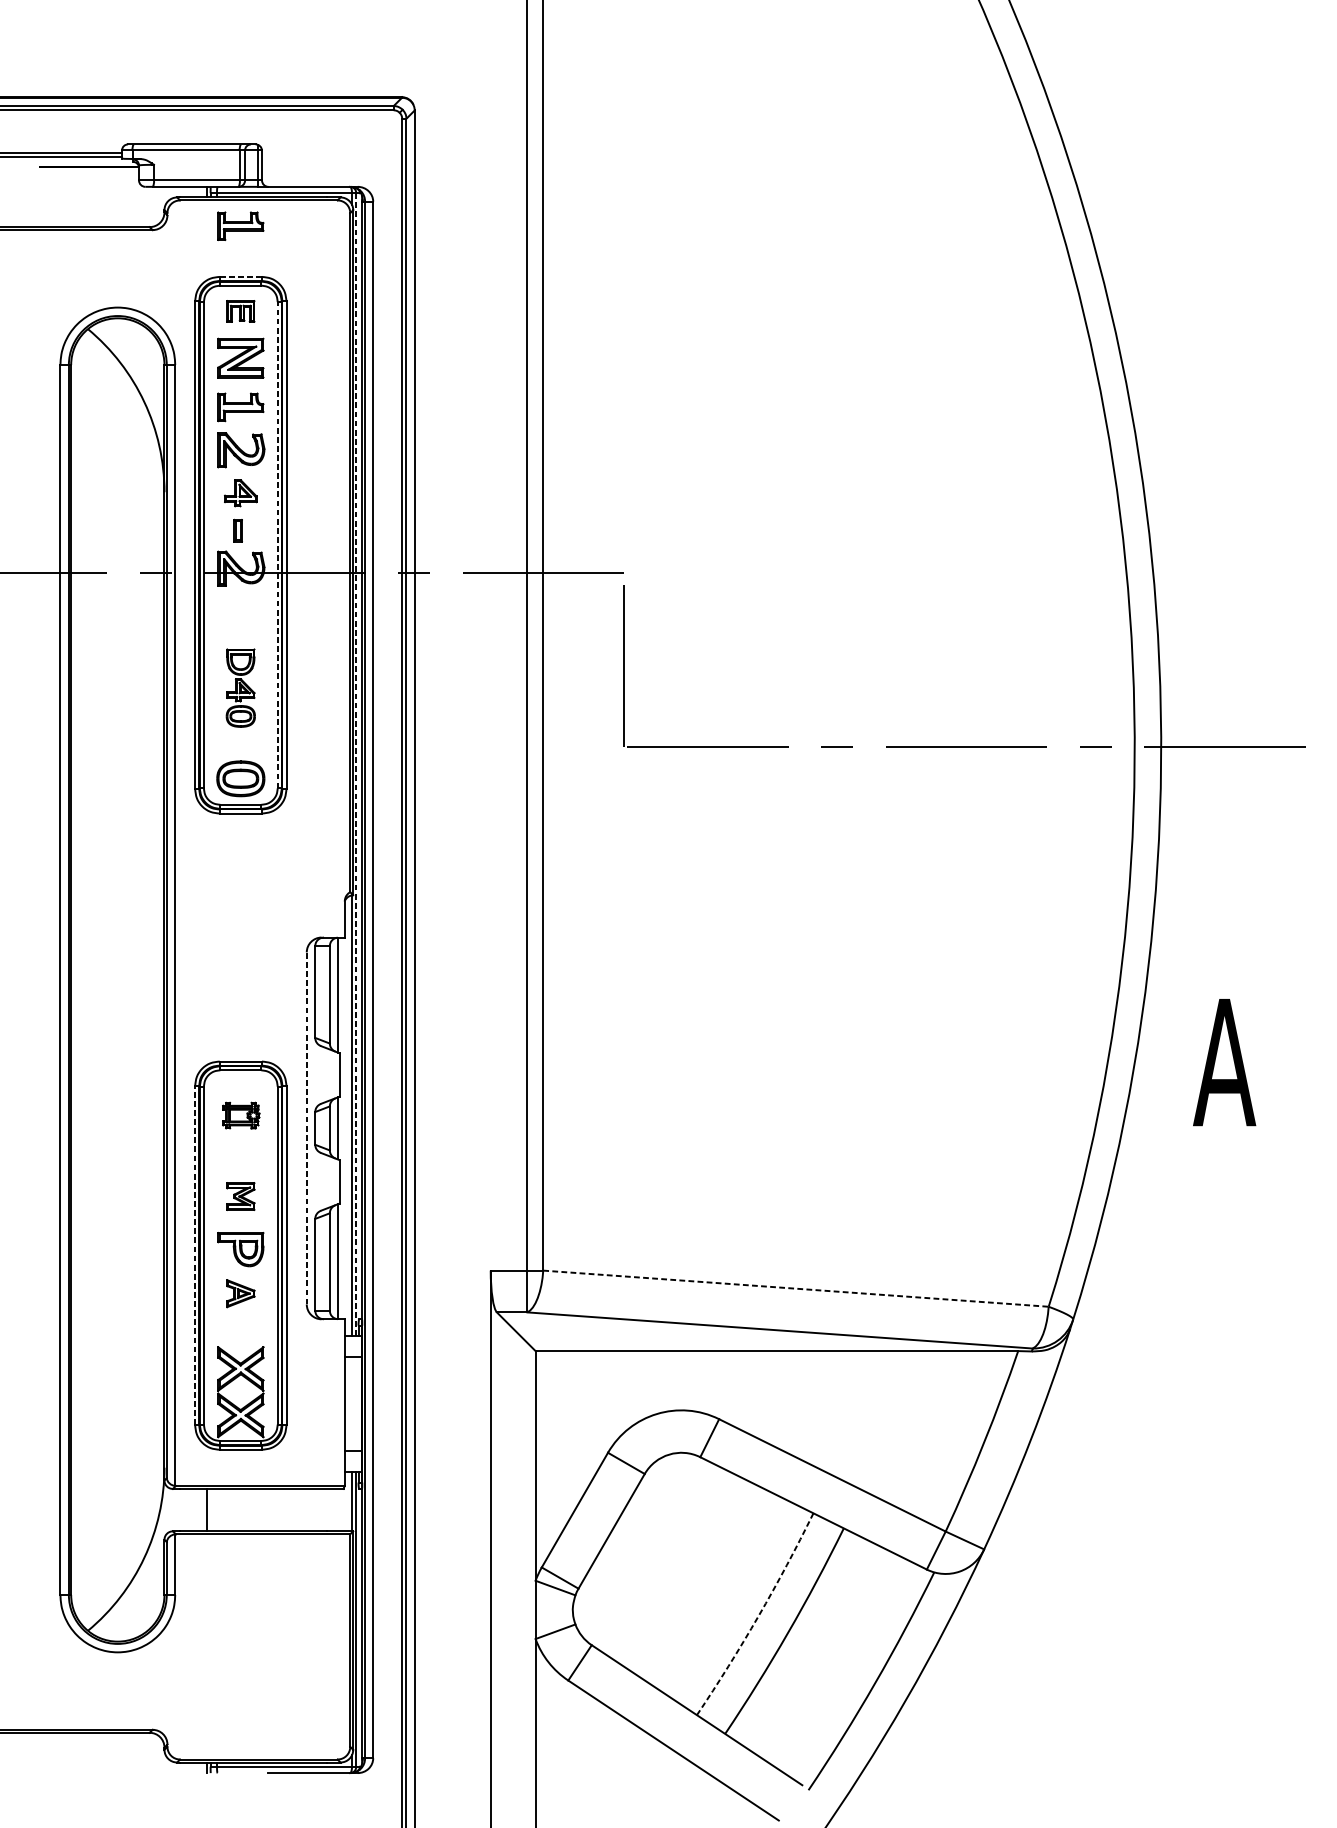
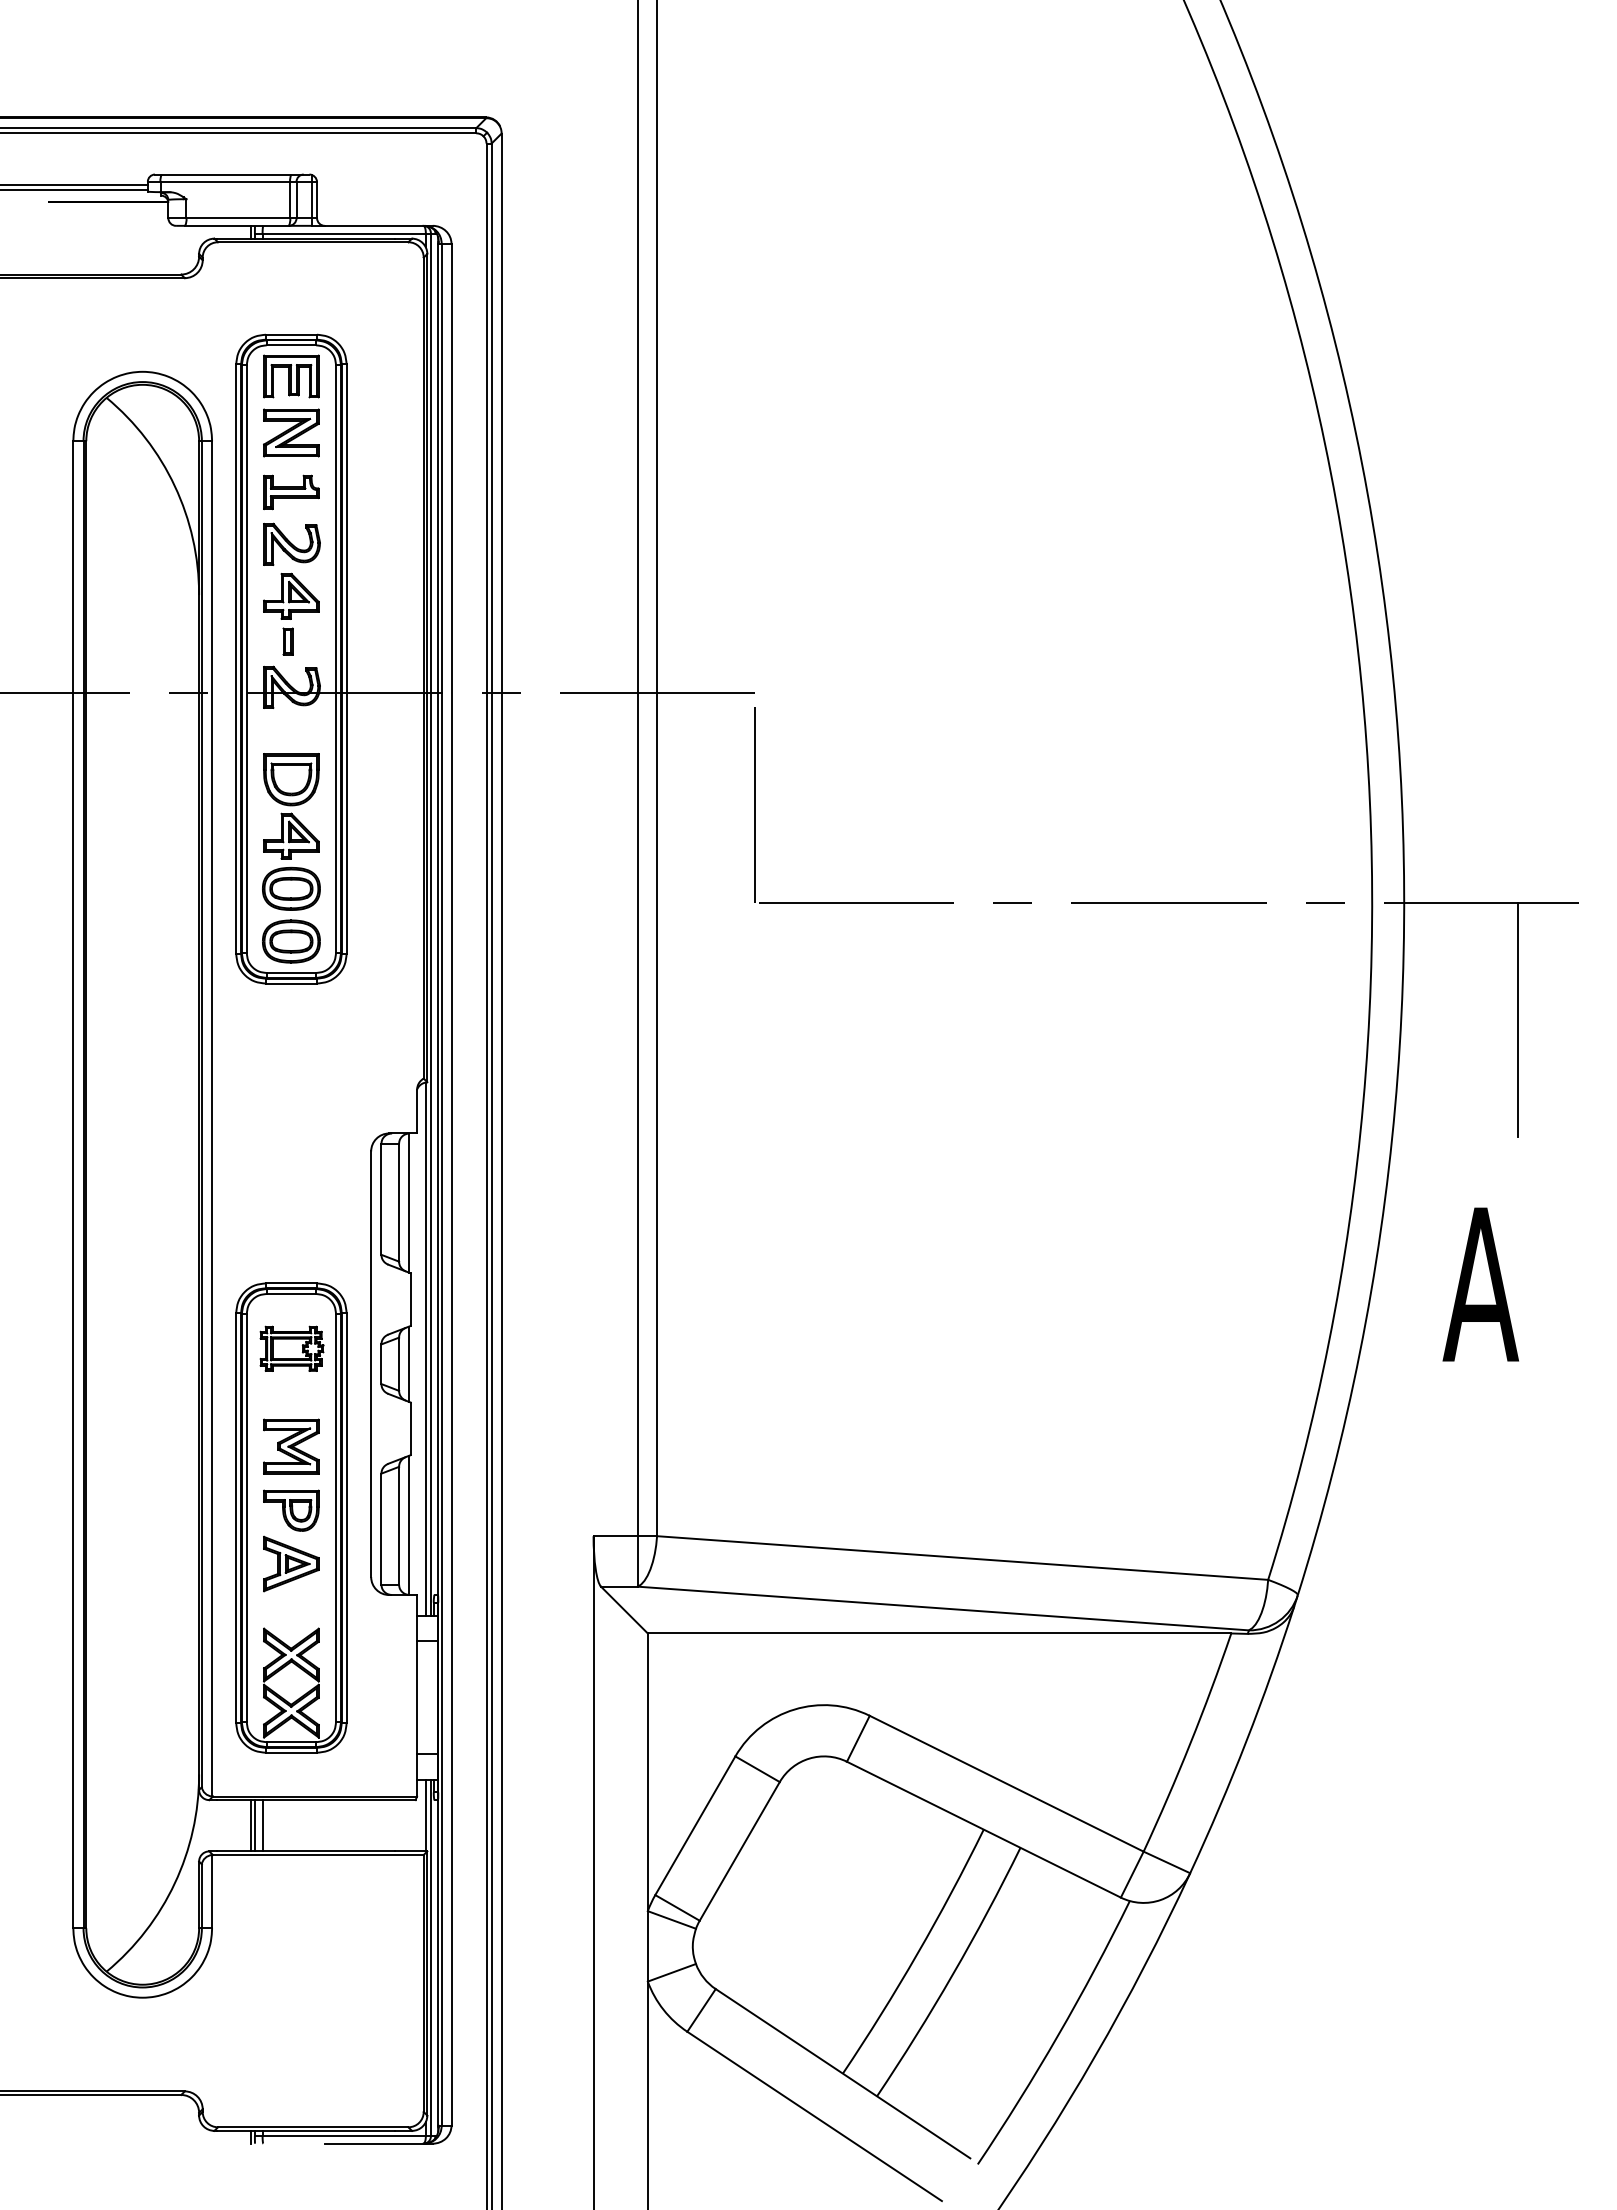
part: (240, 226) -> (291, 273), removed
line: (240, 276) -> (291, 334), dashed -> solid
part: (240, 311) -> (291, 376), size x1.67
part: (240, 492) -> (291, 595), size x1.43
line: (278, 545) -> (336, 659), dashed -> solid
part: (240, 687) -> (291, 831), size x1.67
line: (356, 764) -> (431, 924), dashed -> solid
line: (1254, 843) -> (1517, 1019), added
part: (240, 1115) -> (291, 1348), size x1.43
line: (307, 1128) -> (371, 1364), dashed -> solid
part: (240, 1196) -> (291, 1446), size x1.67
line: (195, 1256) -> (236, 1518), dashed -> solid
line: (796, 1289) -> (963, 1558), dashed -> solid
part: (240, 1293) -> (291, 1563), size x1.67
line: (210, 1509) -> (254, 1825), added
line: (216, 1509) -> (262, 1825), added
arc: (758, 1615) -> (917, 1953), dashed -> solid

